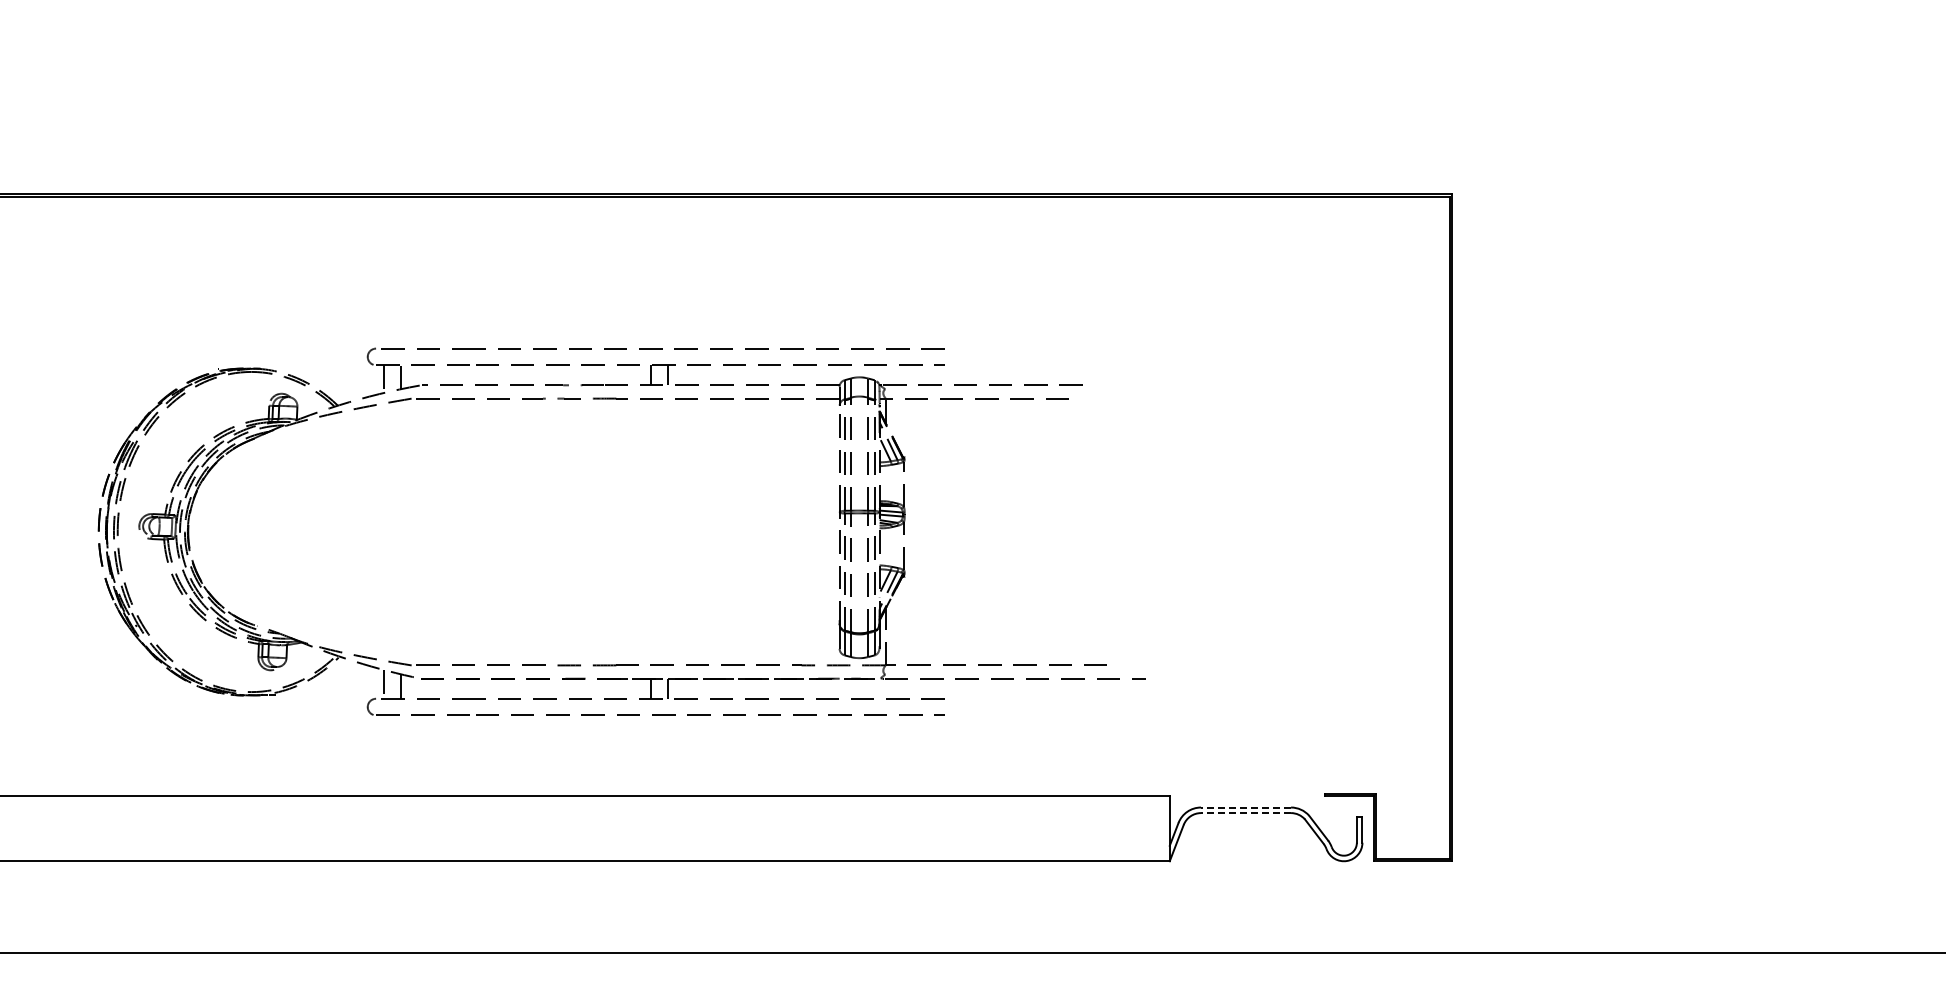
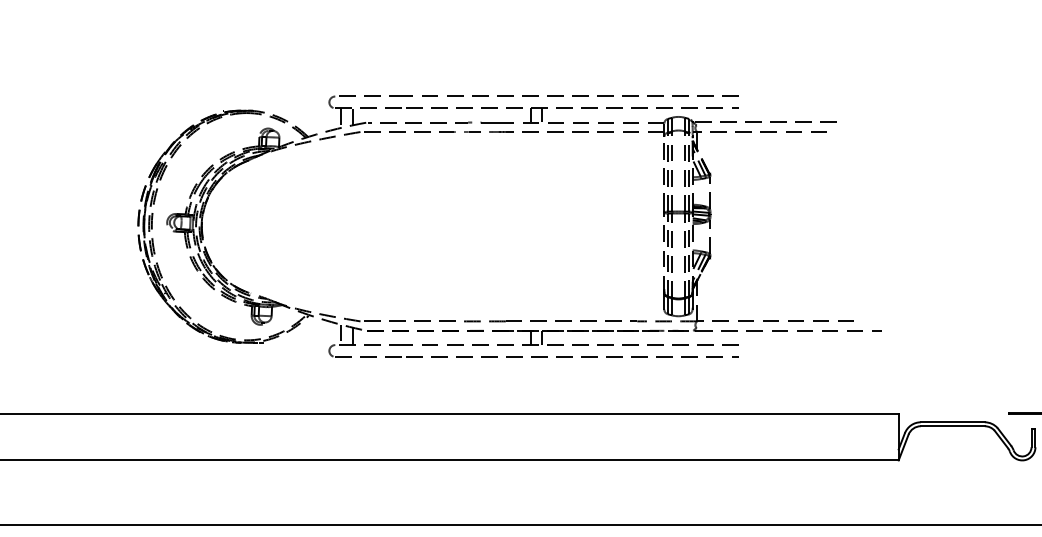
line: (1245, 807) -> (952, 422), dashed -> solid
line: (1245, 813) -> (952, 426), dashed -> solid

